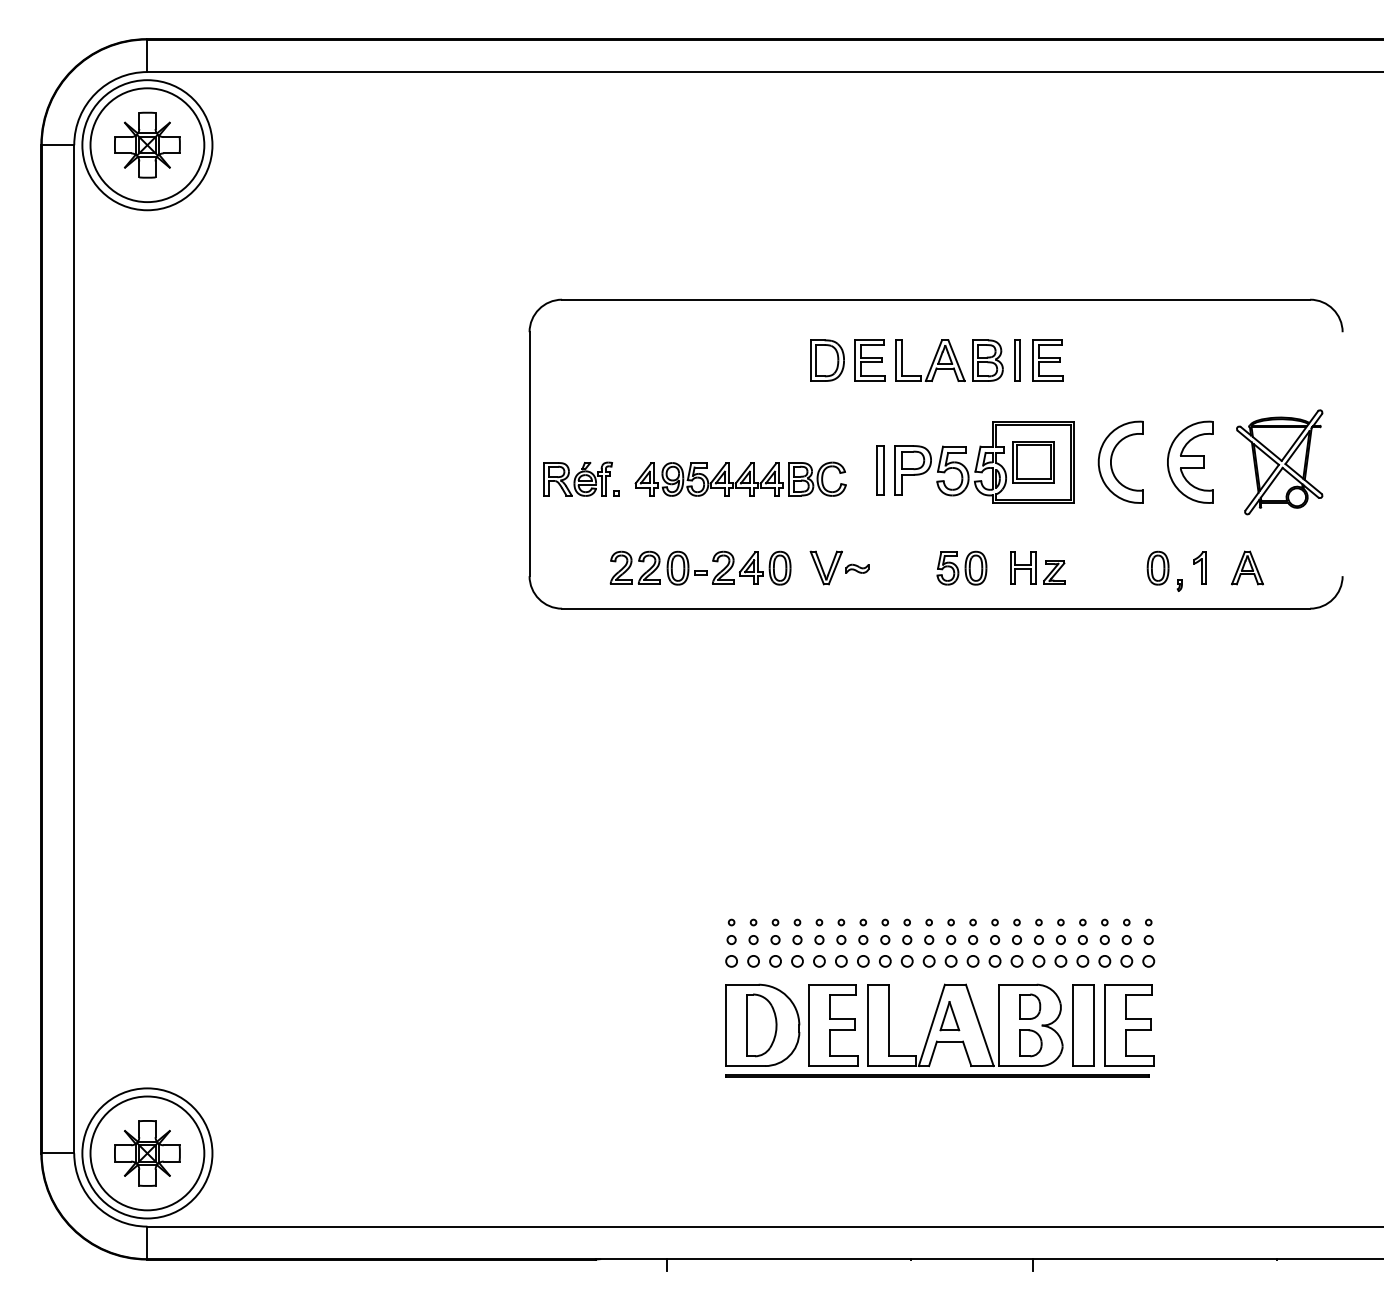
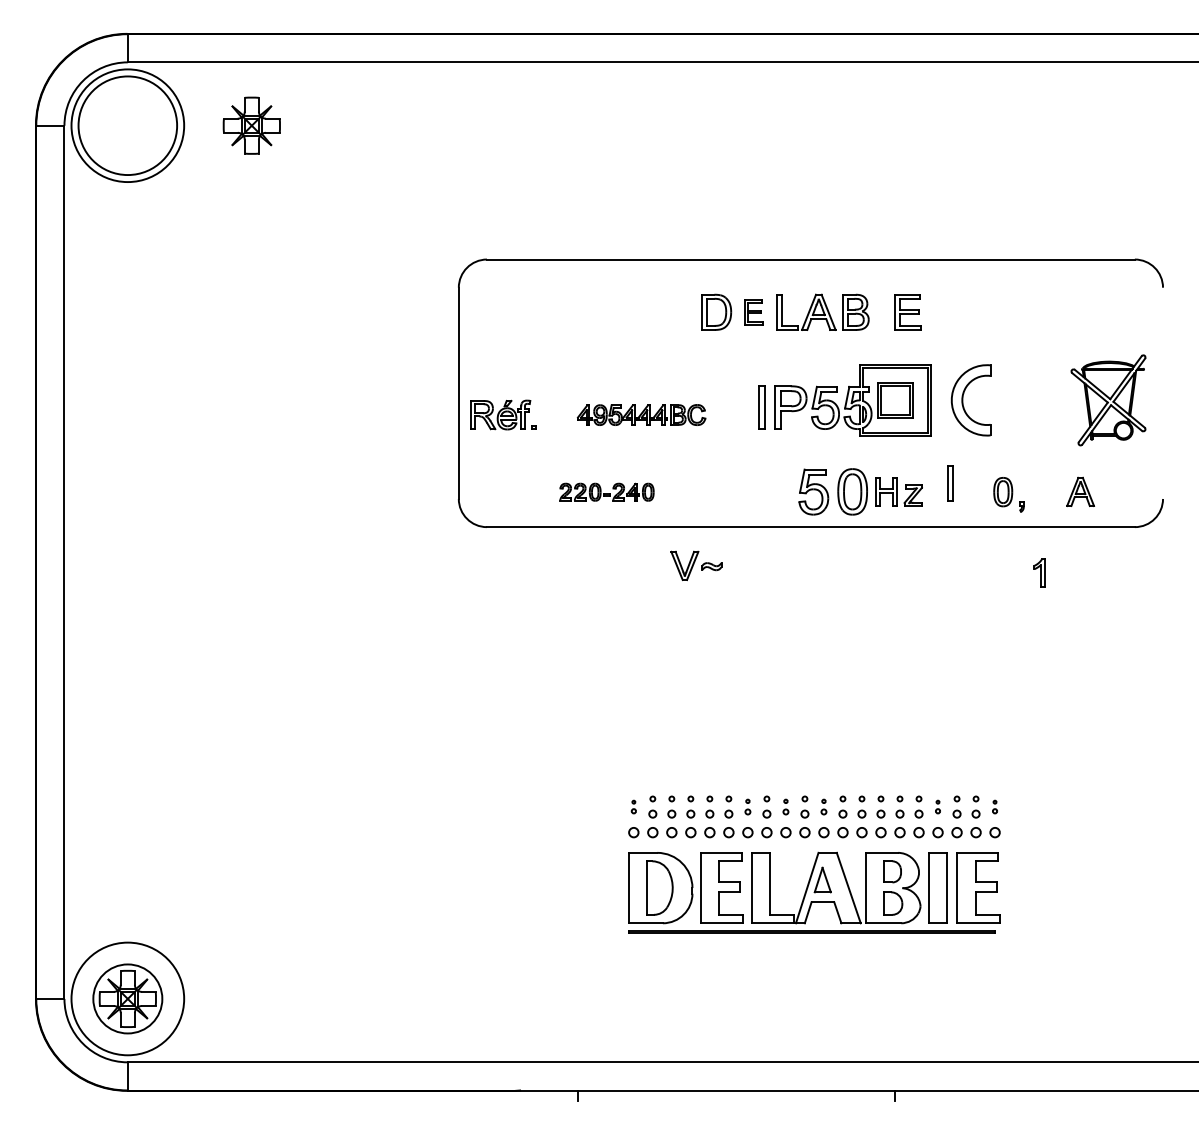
part: (147, 144) -> (251, 125), moved
part: (869, 360) -> (753, 312), size x0.7
part: (1017, 360) -> (950, 483), moved
part: (1189, 462) -> (1030, 400), removed
part: (740, 478) -> (641, 414), size x0.7
part: (839, 567) -> (696, 565), moved
part: (1200, 567) -> (1039, 572), moved
part: (700, 568) -> (606, 492), size x0.6
part: (962, 568) -> (833, 492), size x1.6
part: (731, 931) -> (633, 806), size x0.6
part: (862, 931) -> (747, 806), size x0.7
part: (906, 931) -> (785, 806), size x0.7
part: (950, 931) -> (823, 806), size x0.7
part: (1082, 931) -> (937, 806), size x0.6
part: (1148, 931) -> (994, 806), size x0.6
circle: (147, 1152) -> (127, 998), size x0.7

